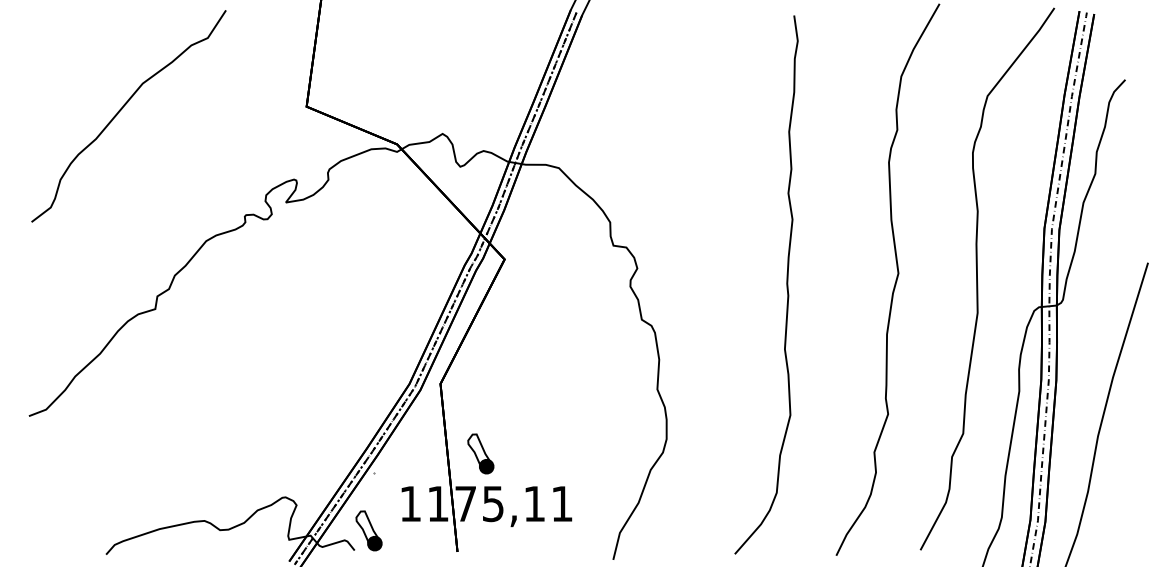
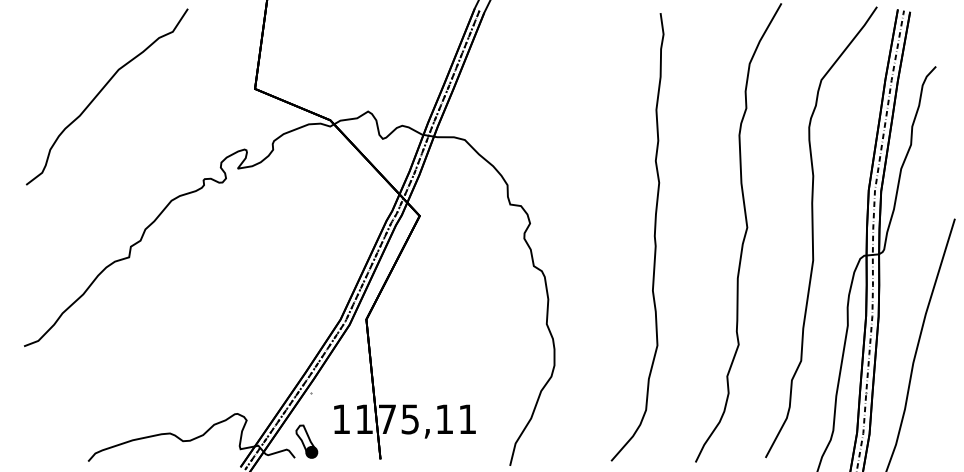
part: (480, 453) -> (399, 377), removed

